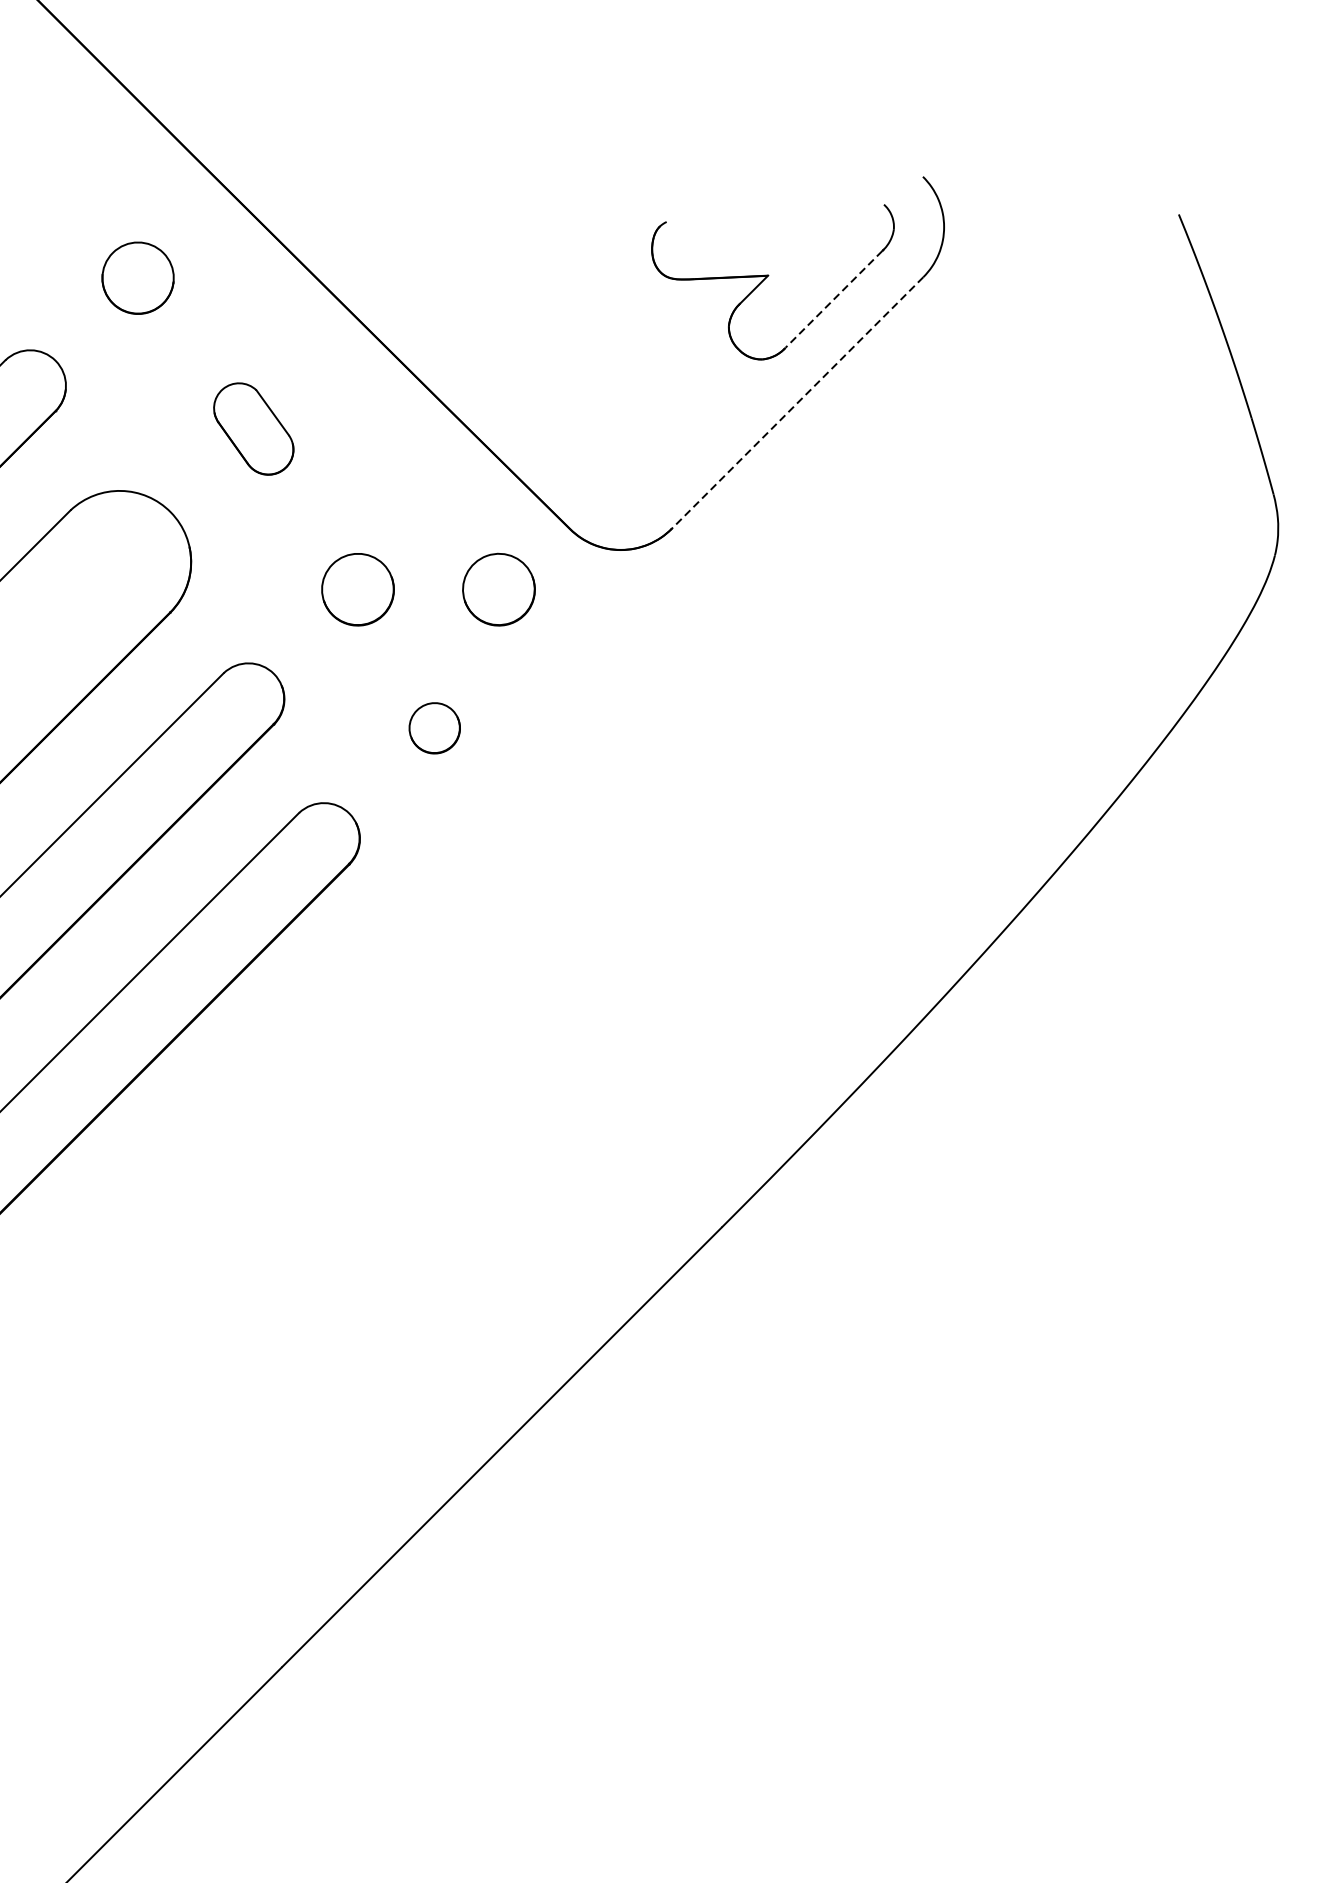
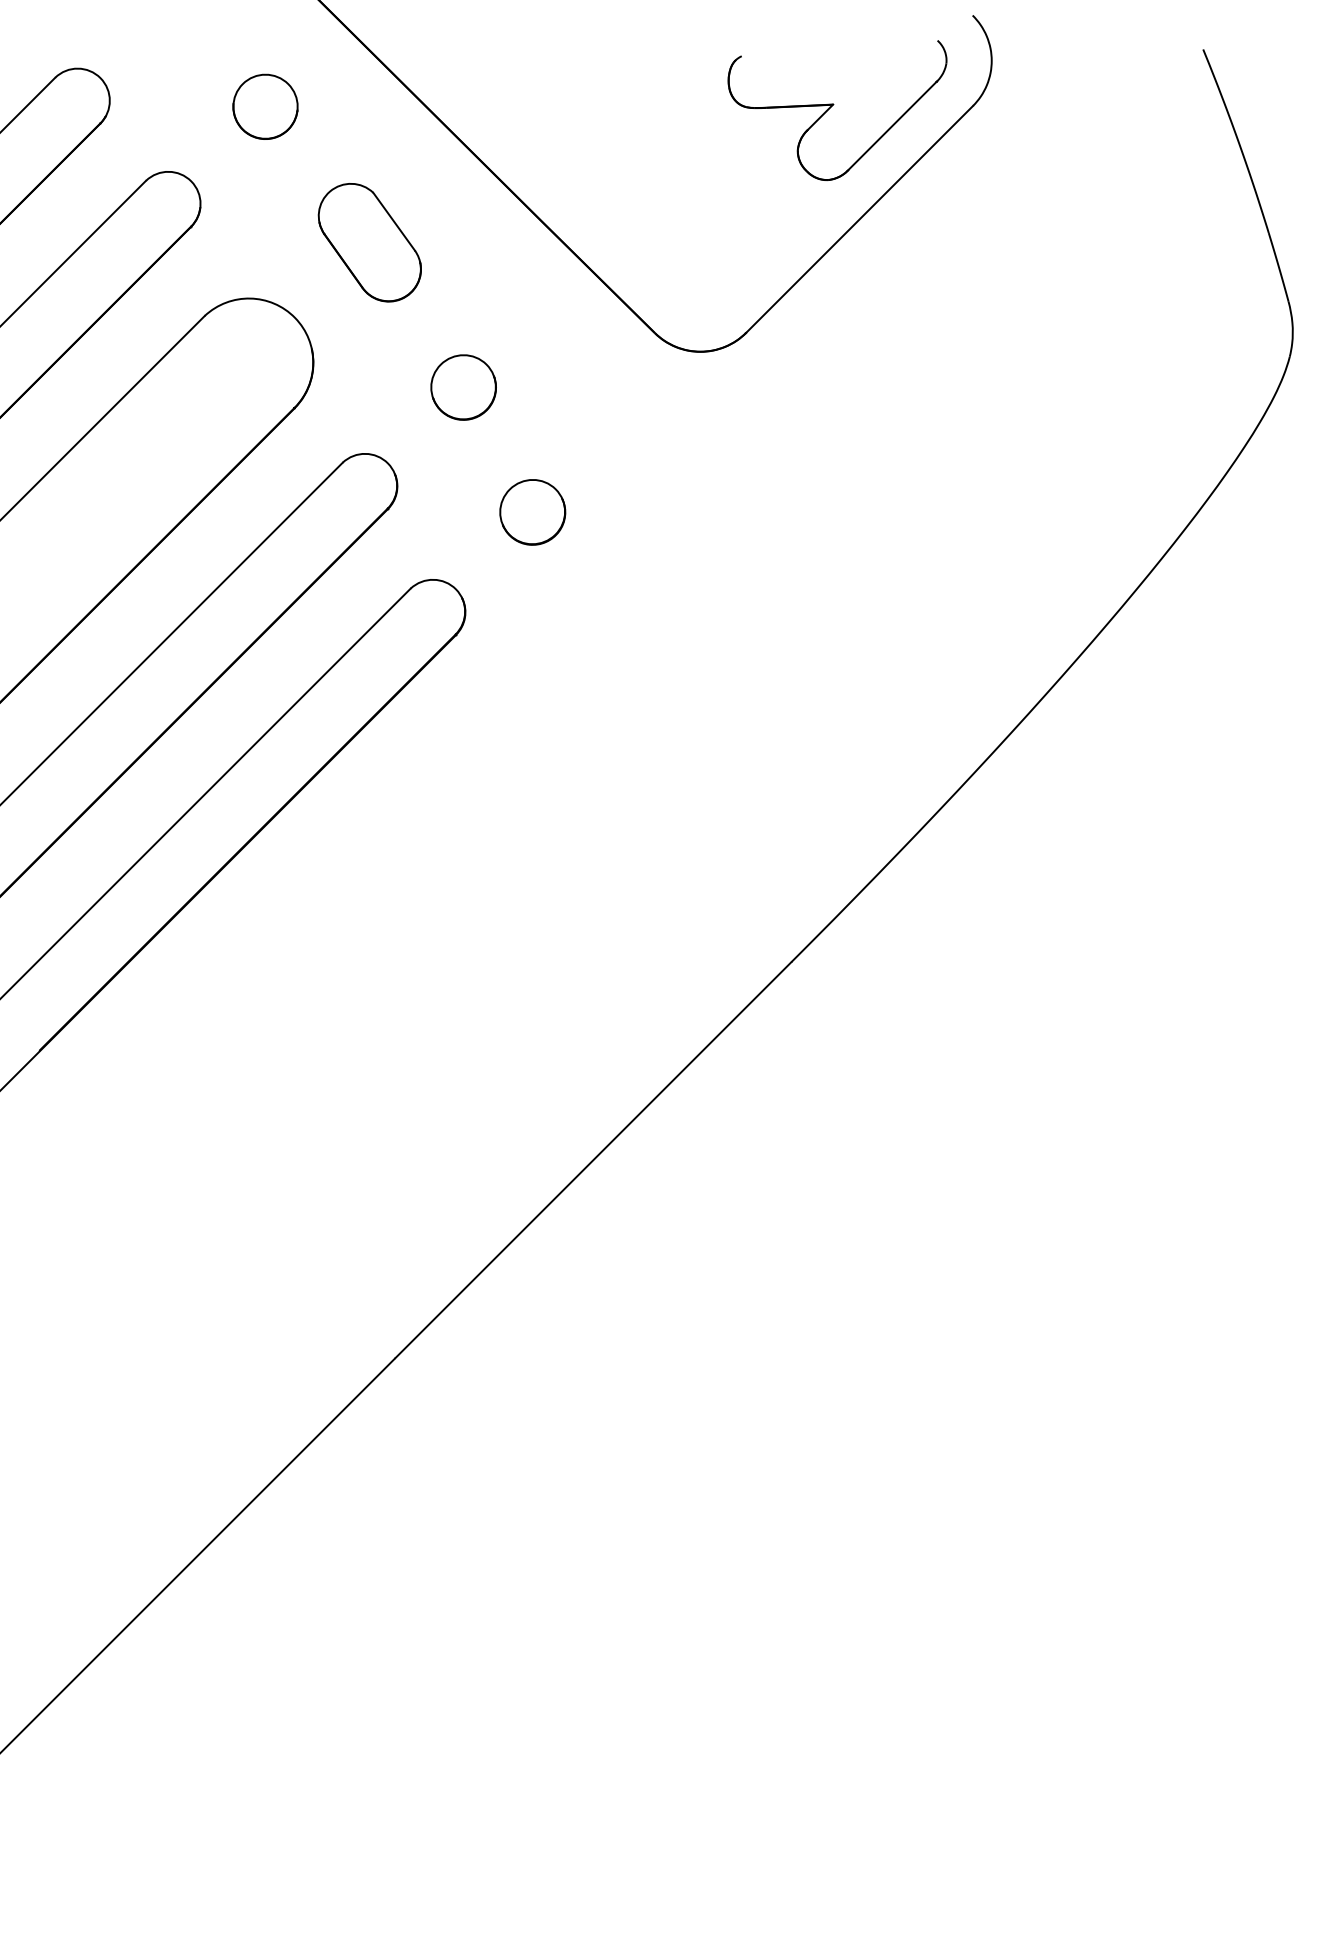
line: (833, 298) -> (892, 125), dashed -> solid
line: (797, 403) -> (859, 219), dashed -> solid
part: (253, 428) -> (369, 242), size x1.43
part: (498, 589) -> (590, 387), removed
part: (434, 728) -> (532, 512), size x1.43

